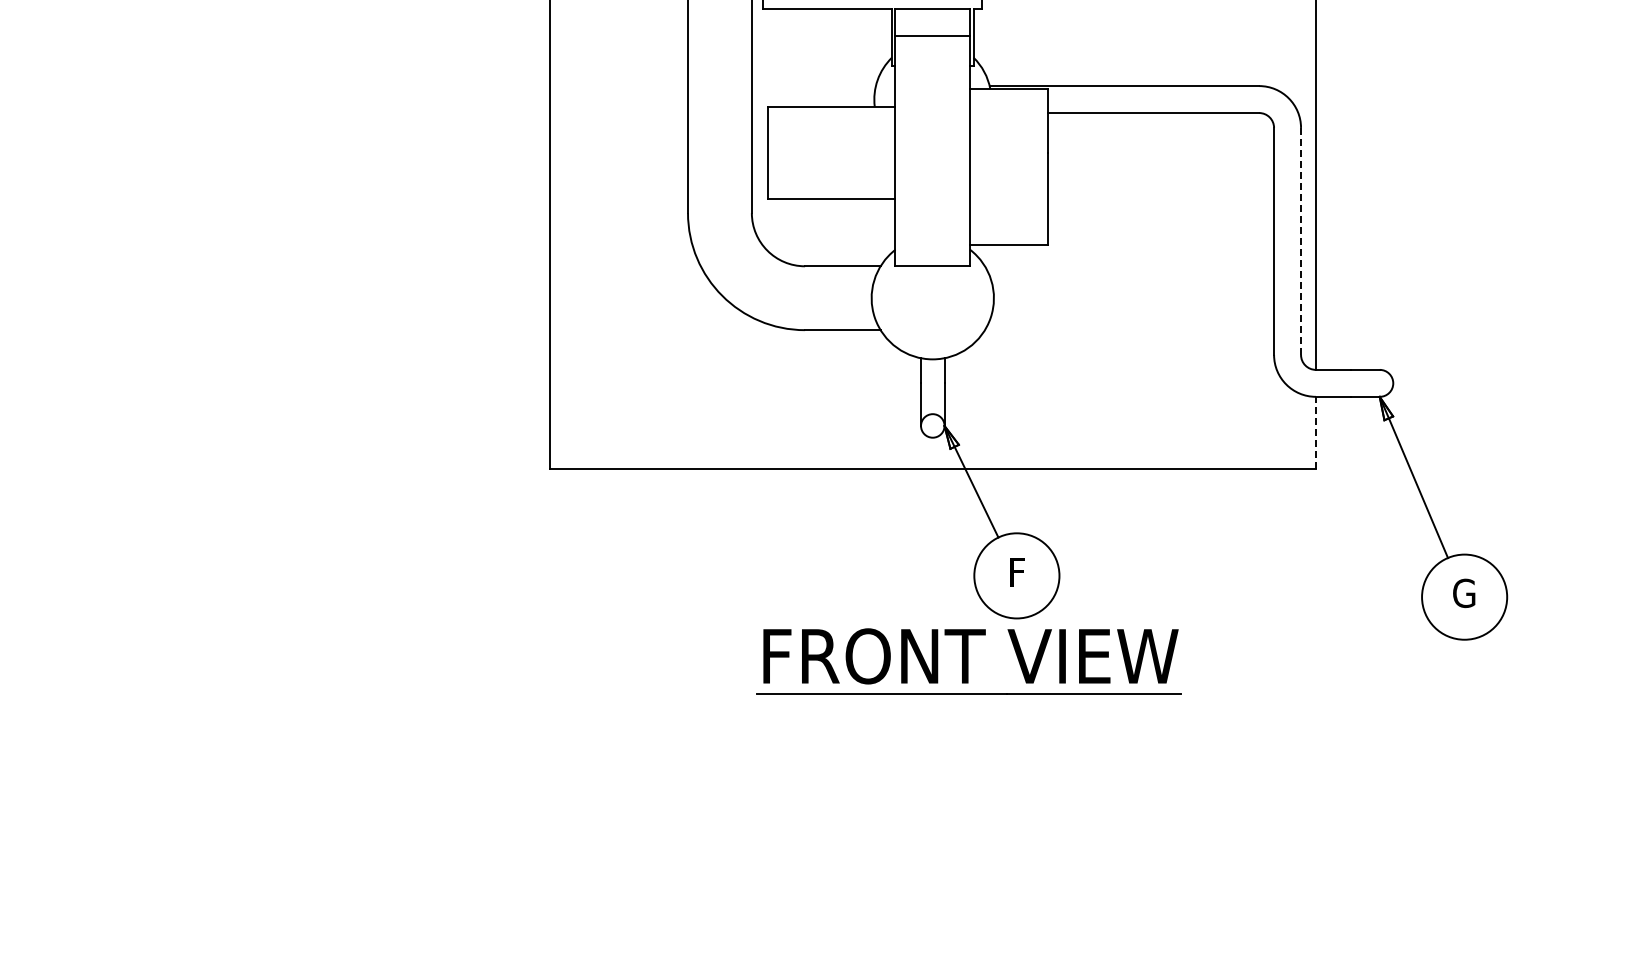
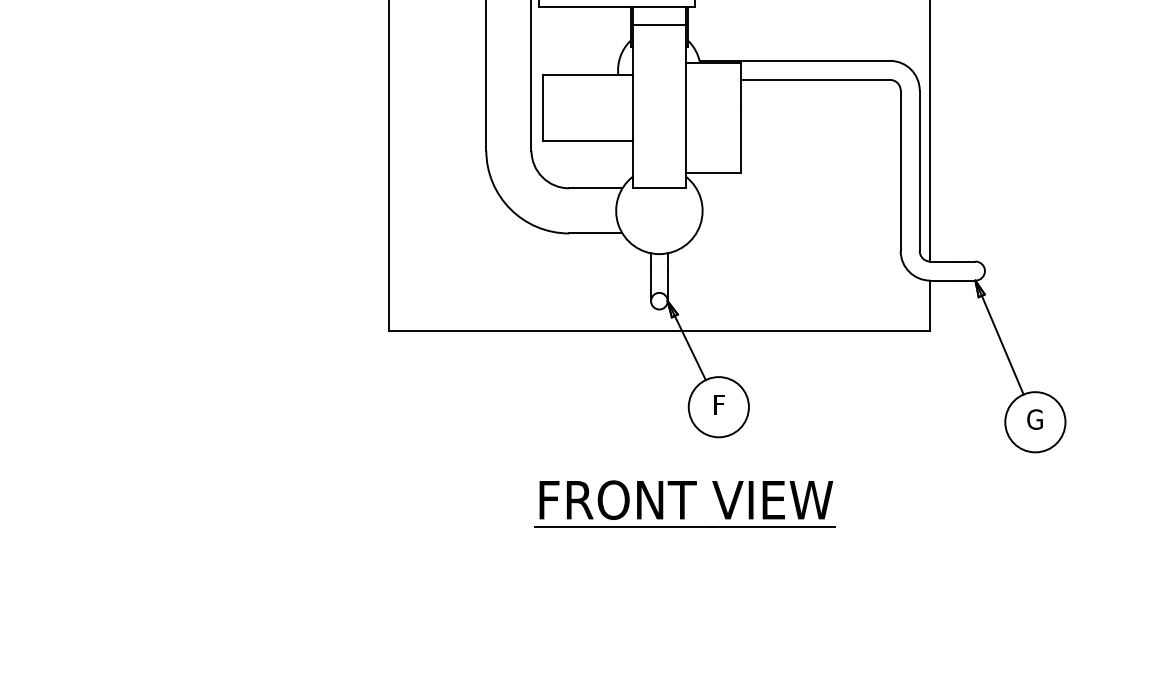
line: (1301, 241) -> (920, 170), dashed -> solid
line: (1315, 432) -> (929, 305), dashed -> solid
part: (968, 661) -> (684, 503), moved

